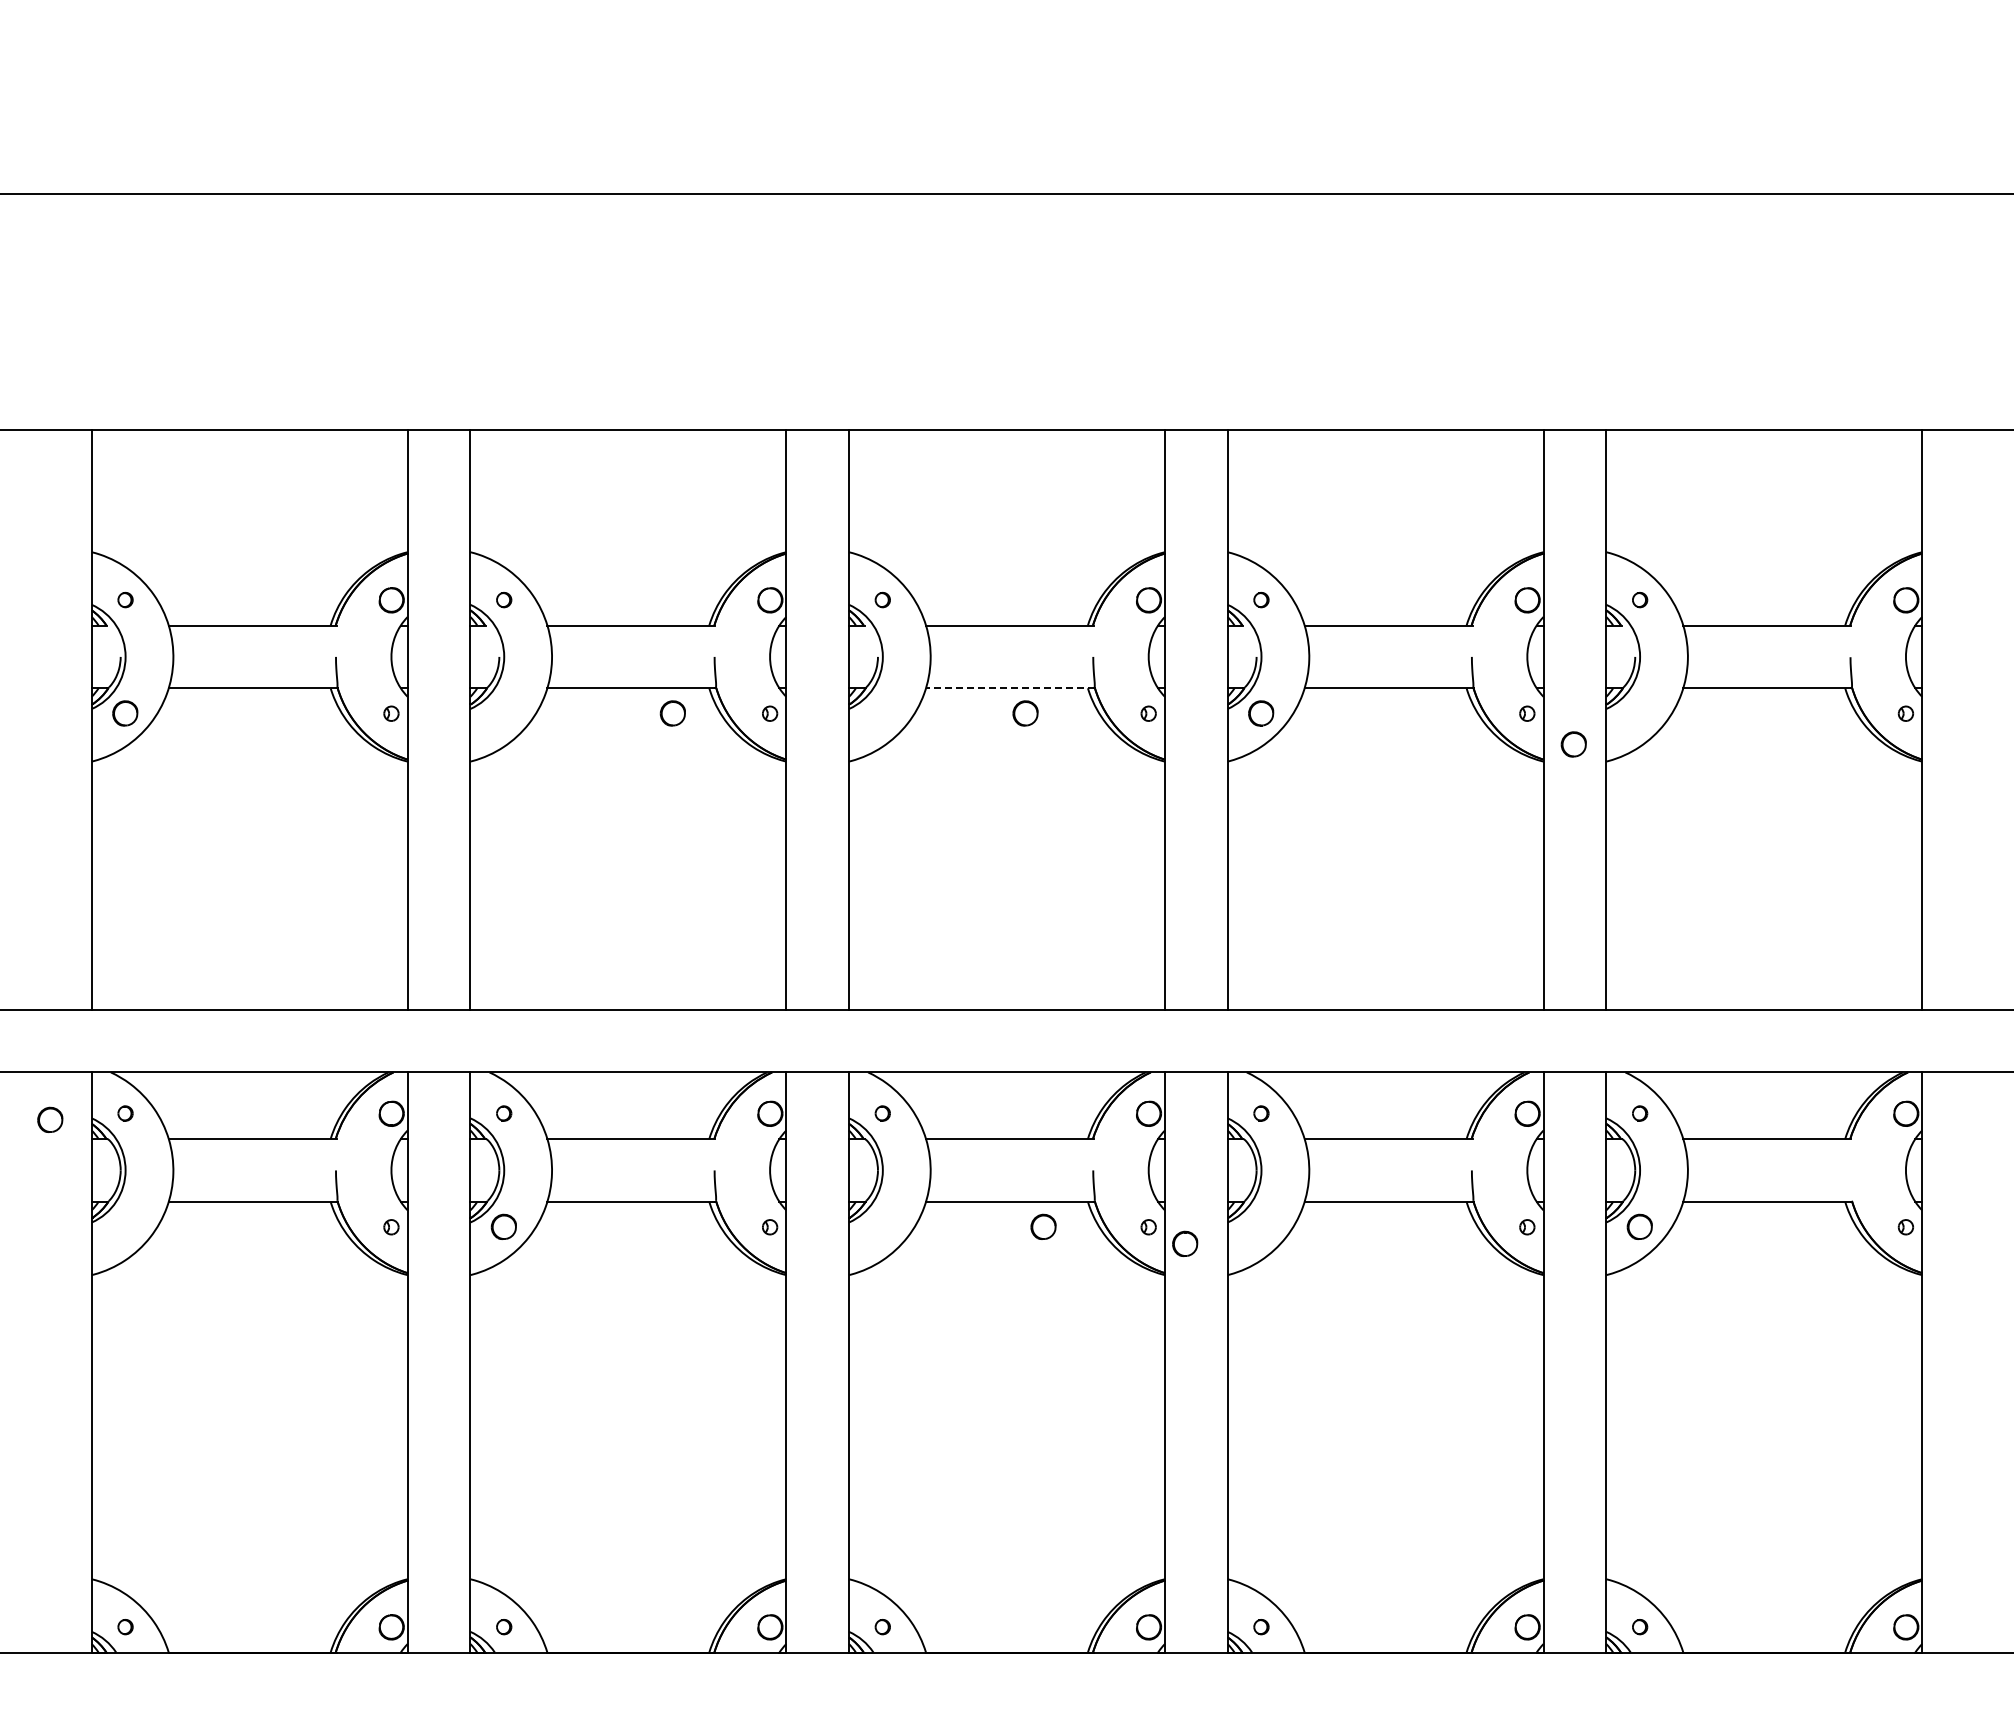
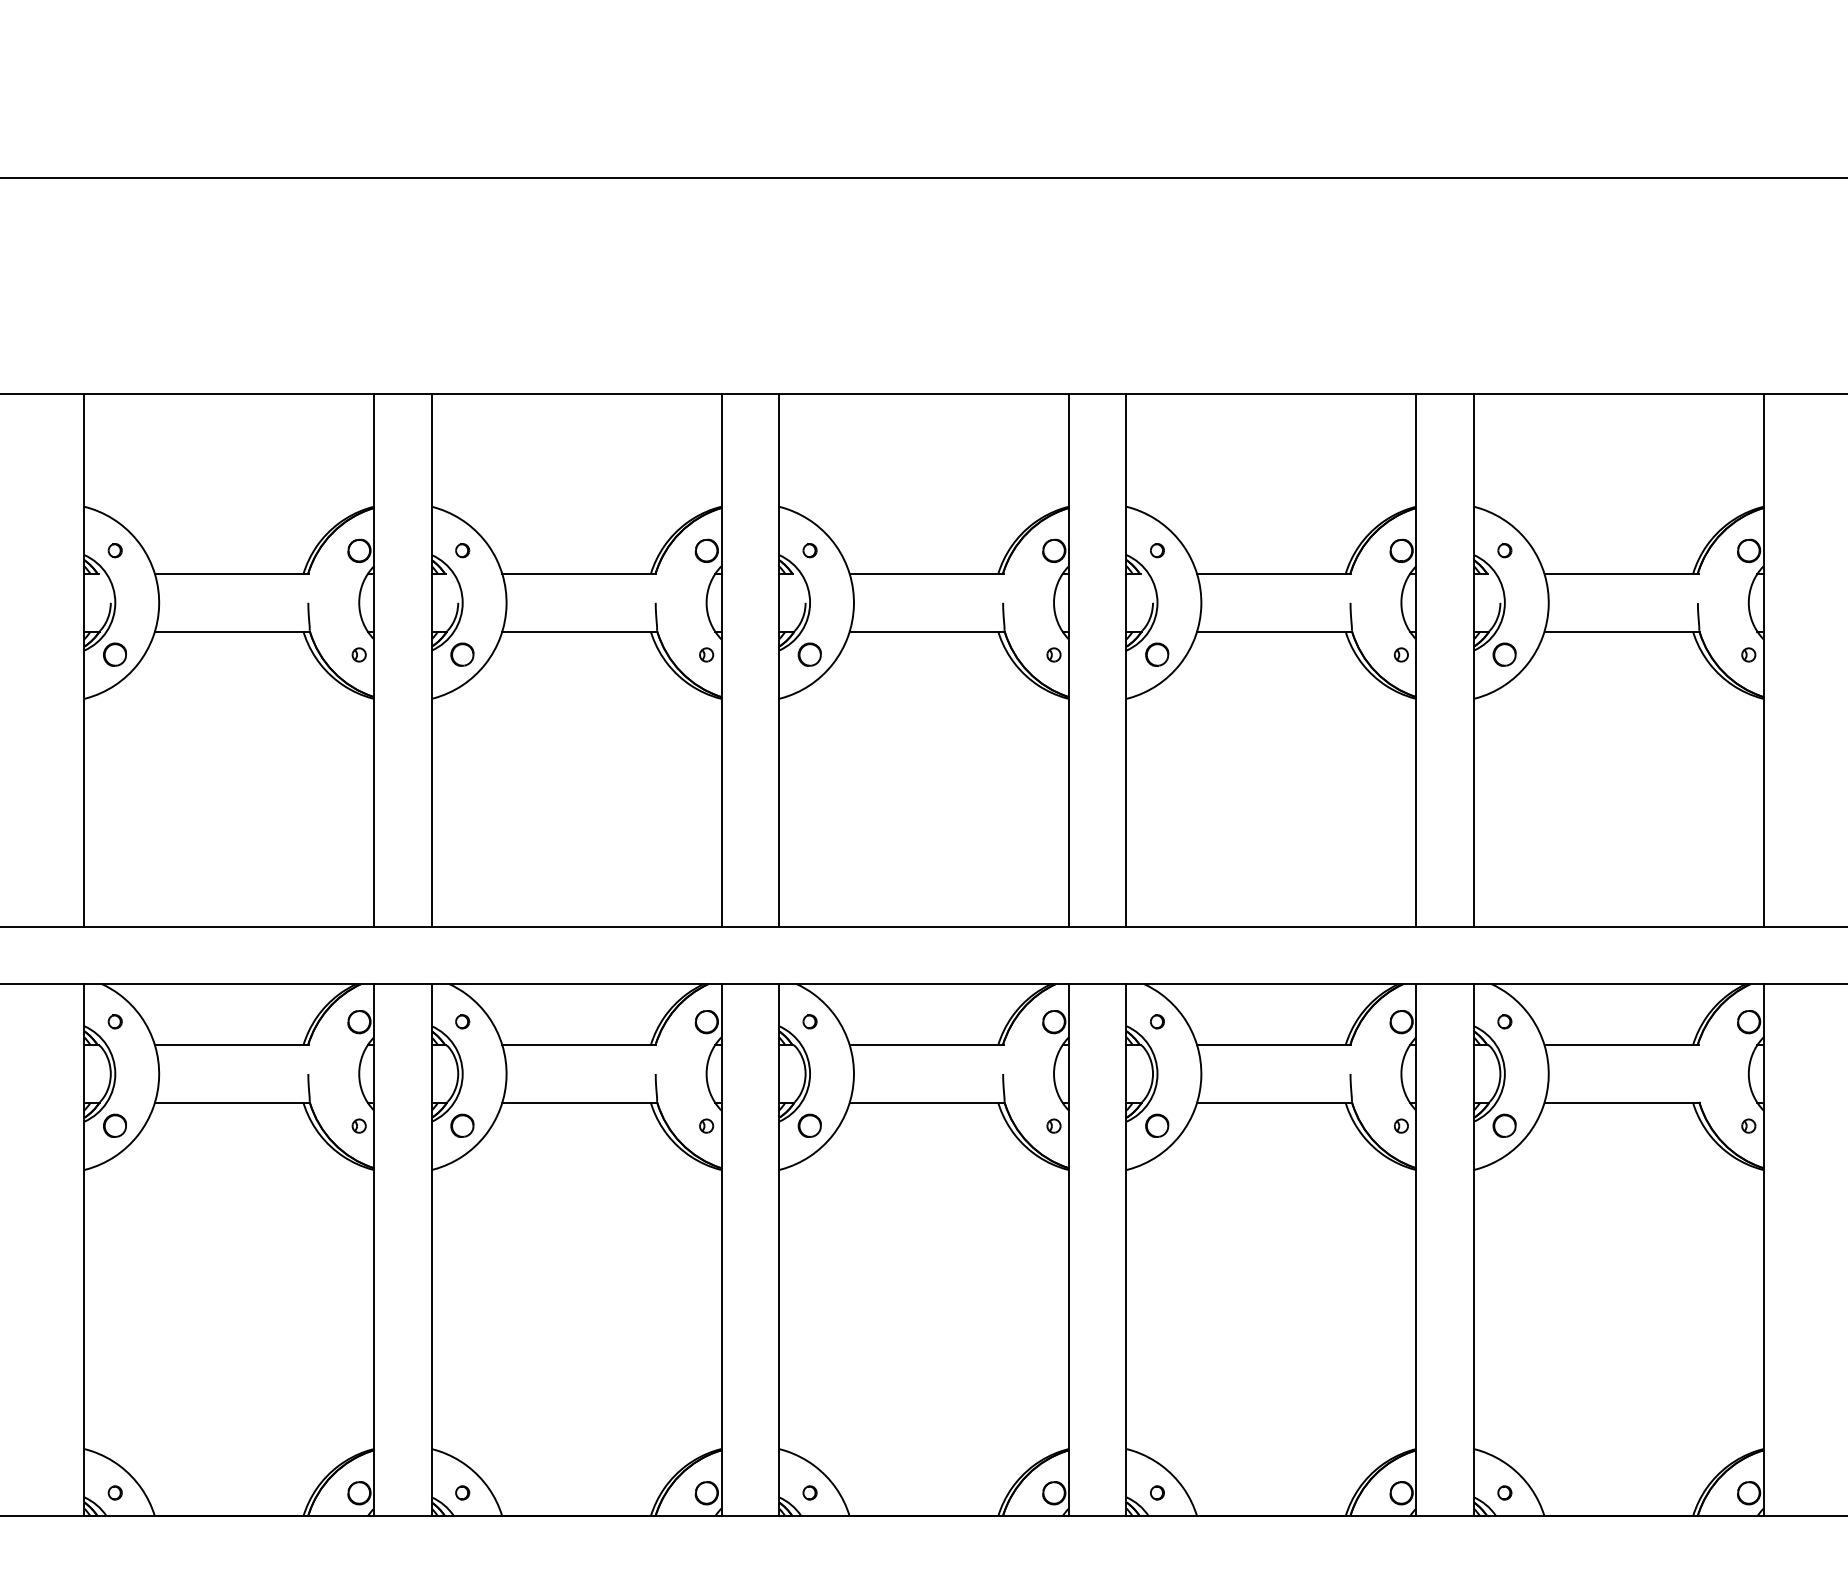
line: (1009, 688) -> (926, 631), dashed -> solid
part: (672, 713) -> (462, 654), moved
part: (1025, 713) -> (809, 654), moved
part: (1573, 744) -> (1504, 654), moved
part: (50, 1119) -> (115, 1125), moved
part: (1043, 1226) -> (809, 1125), moved
part: (1185, 1243) -> (1157, 1125), moved

